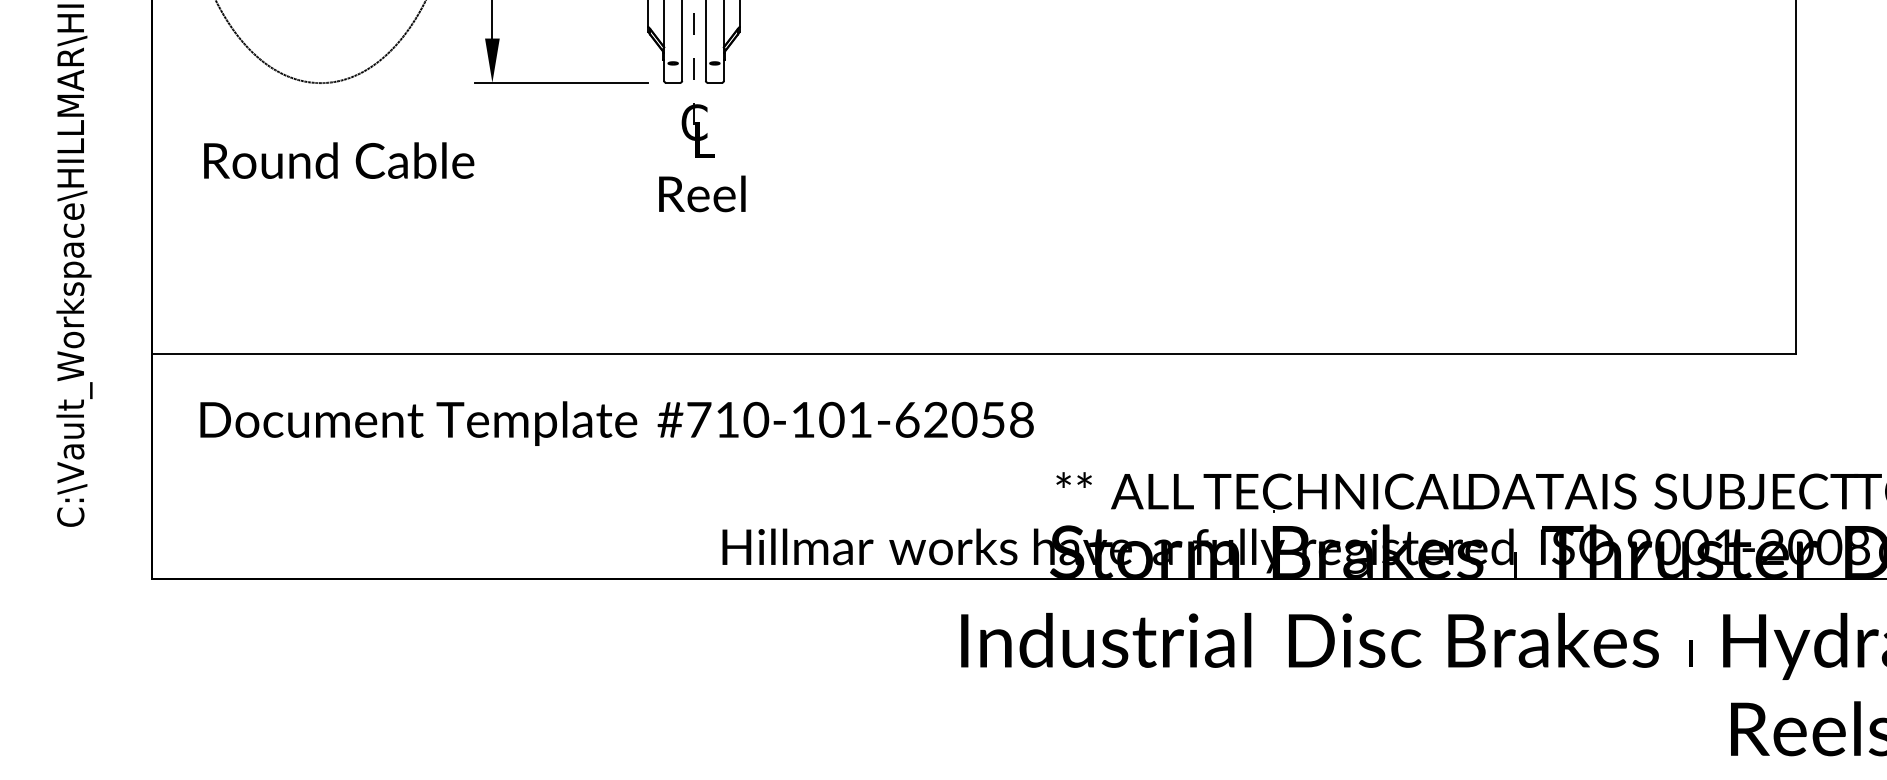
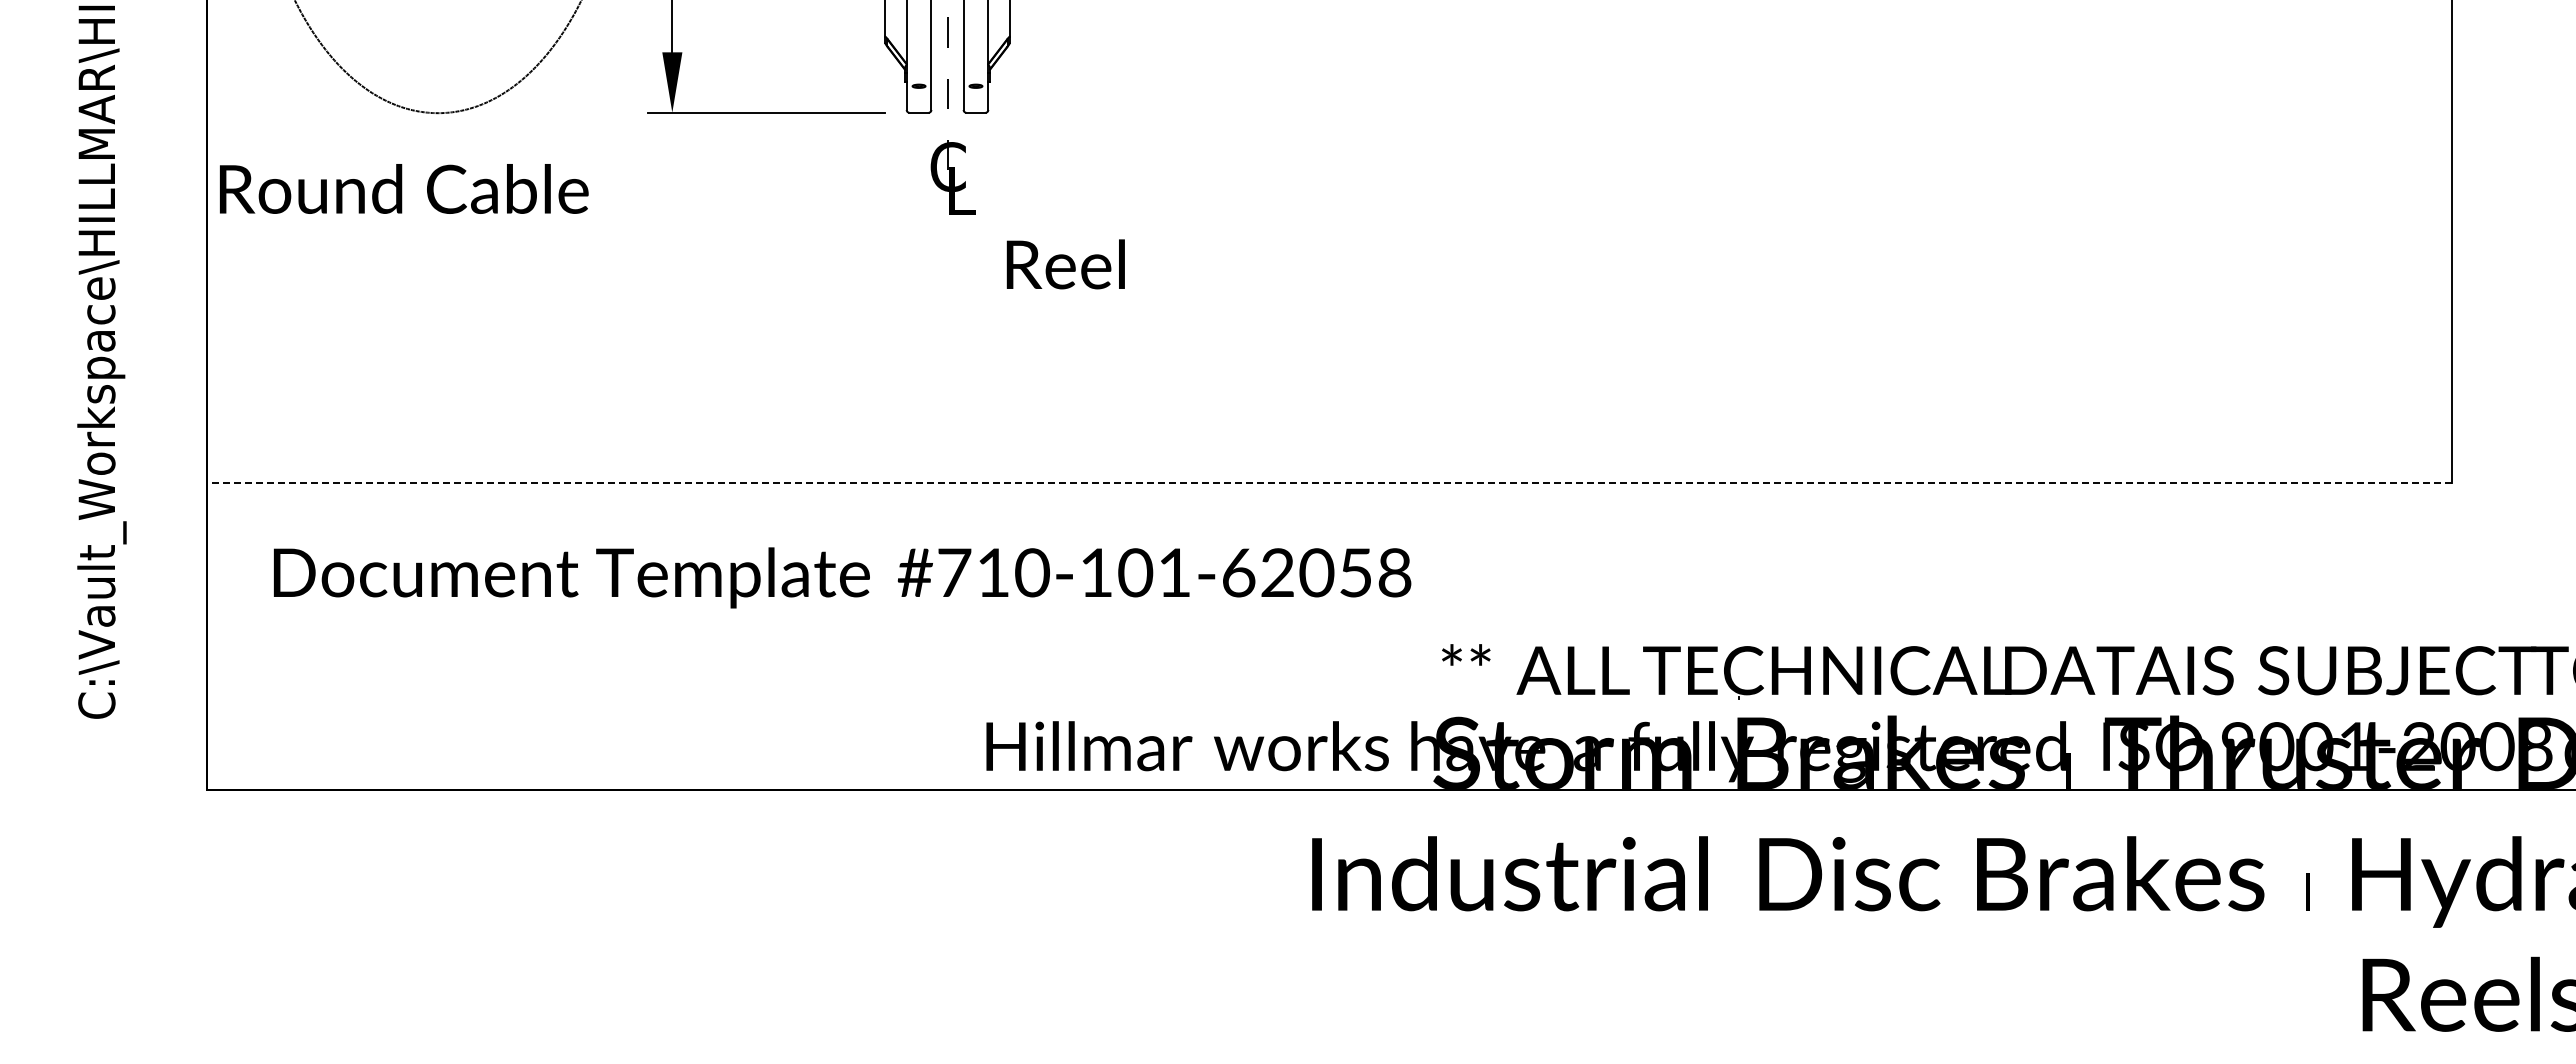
text: (339, 160) -> (404, 188), moved
text: (702, 194) -> (1065, 264), moved
line: (973, 353) -> (1329, 482), solid -> dashed

